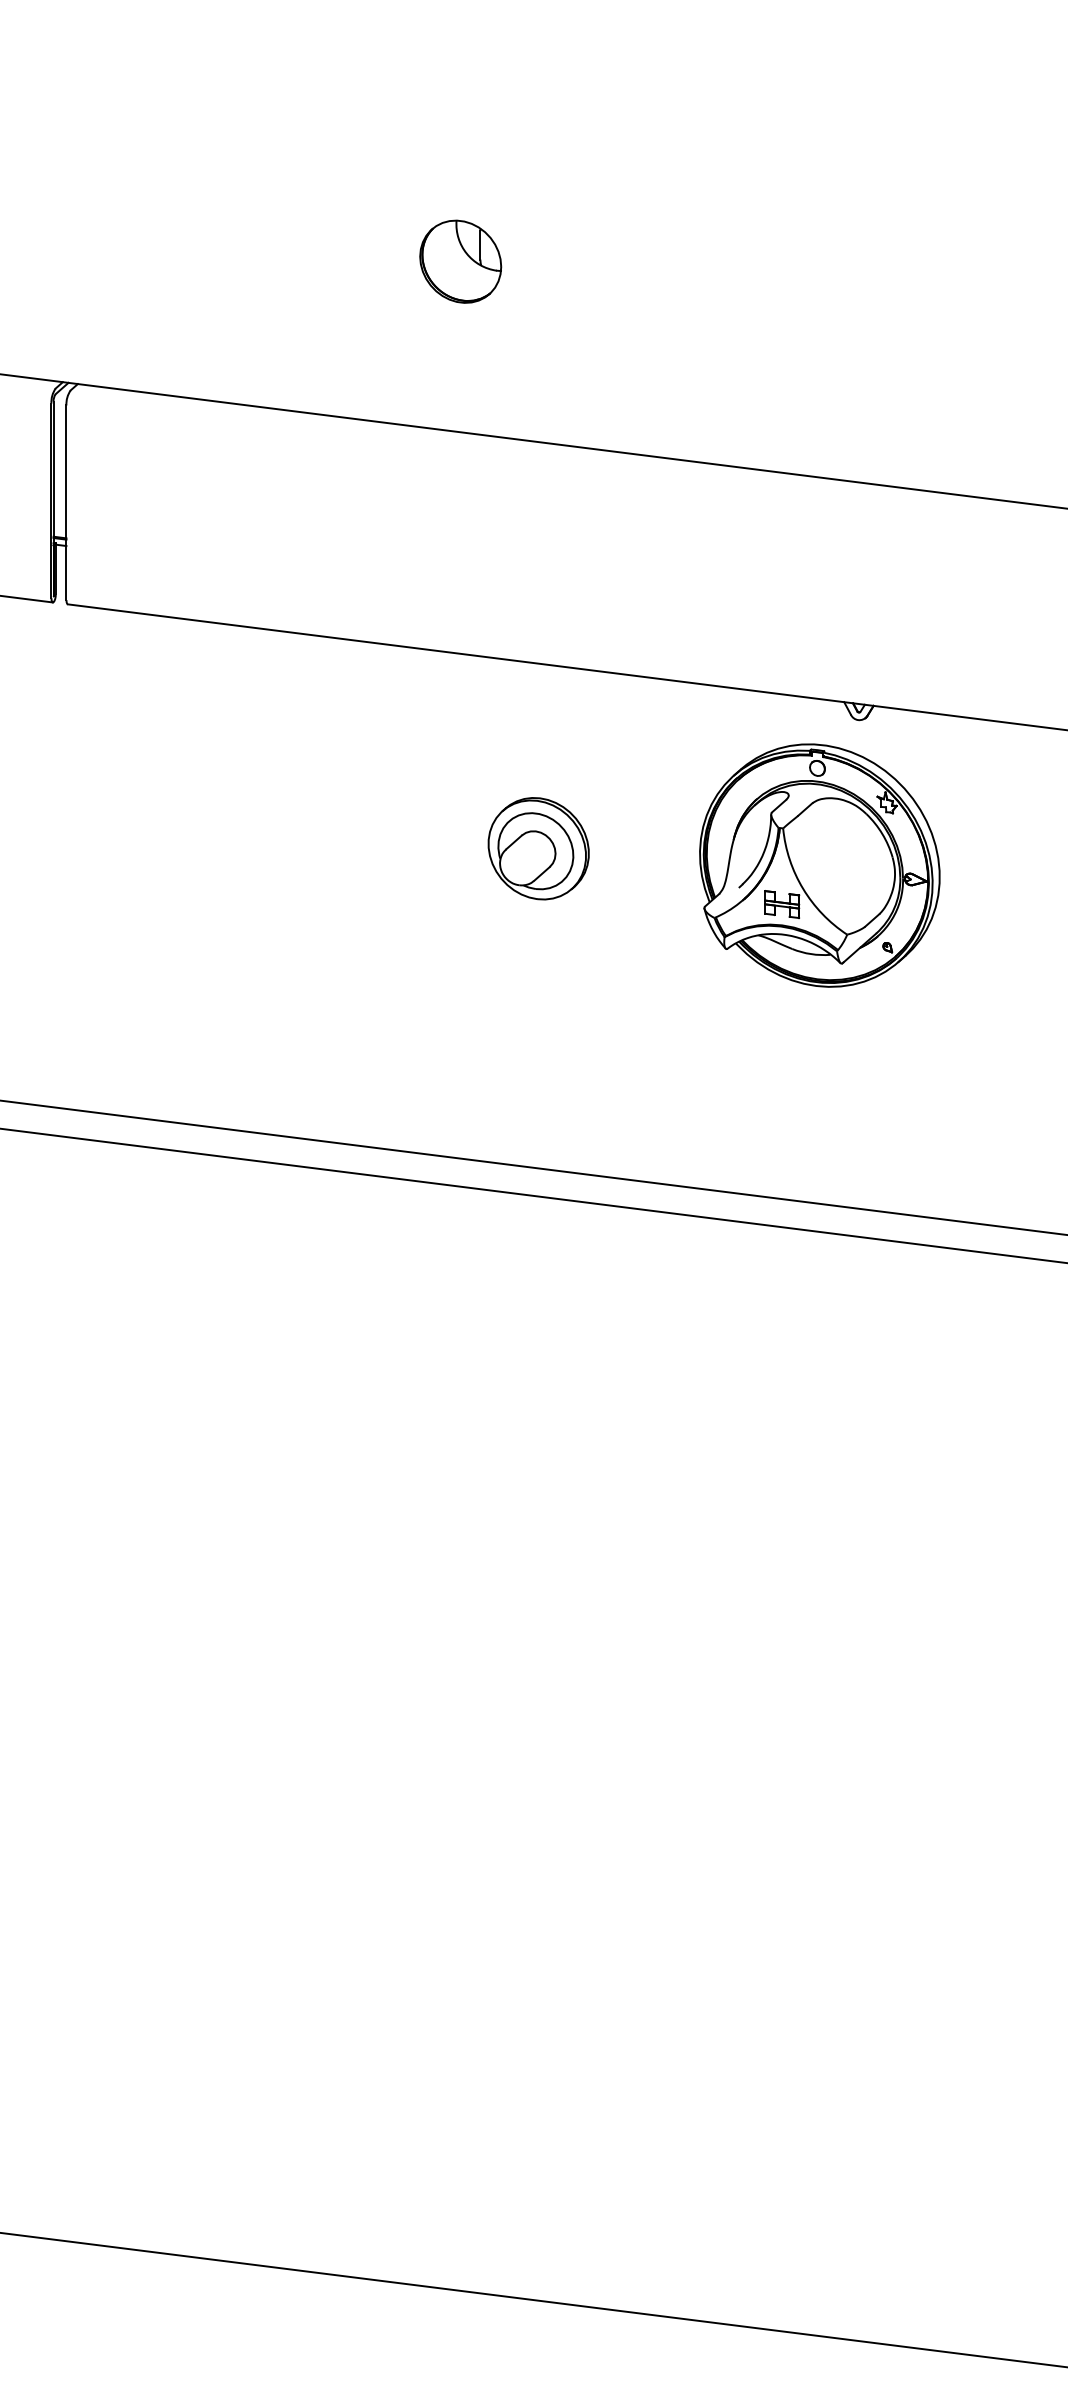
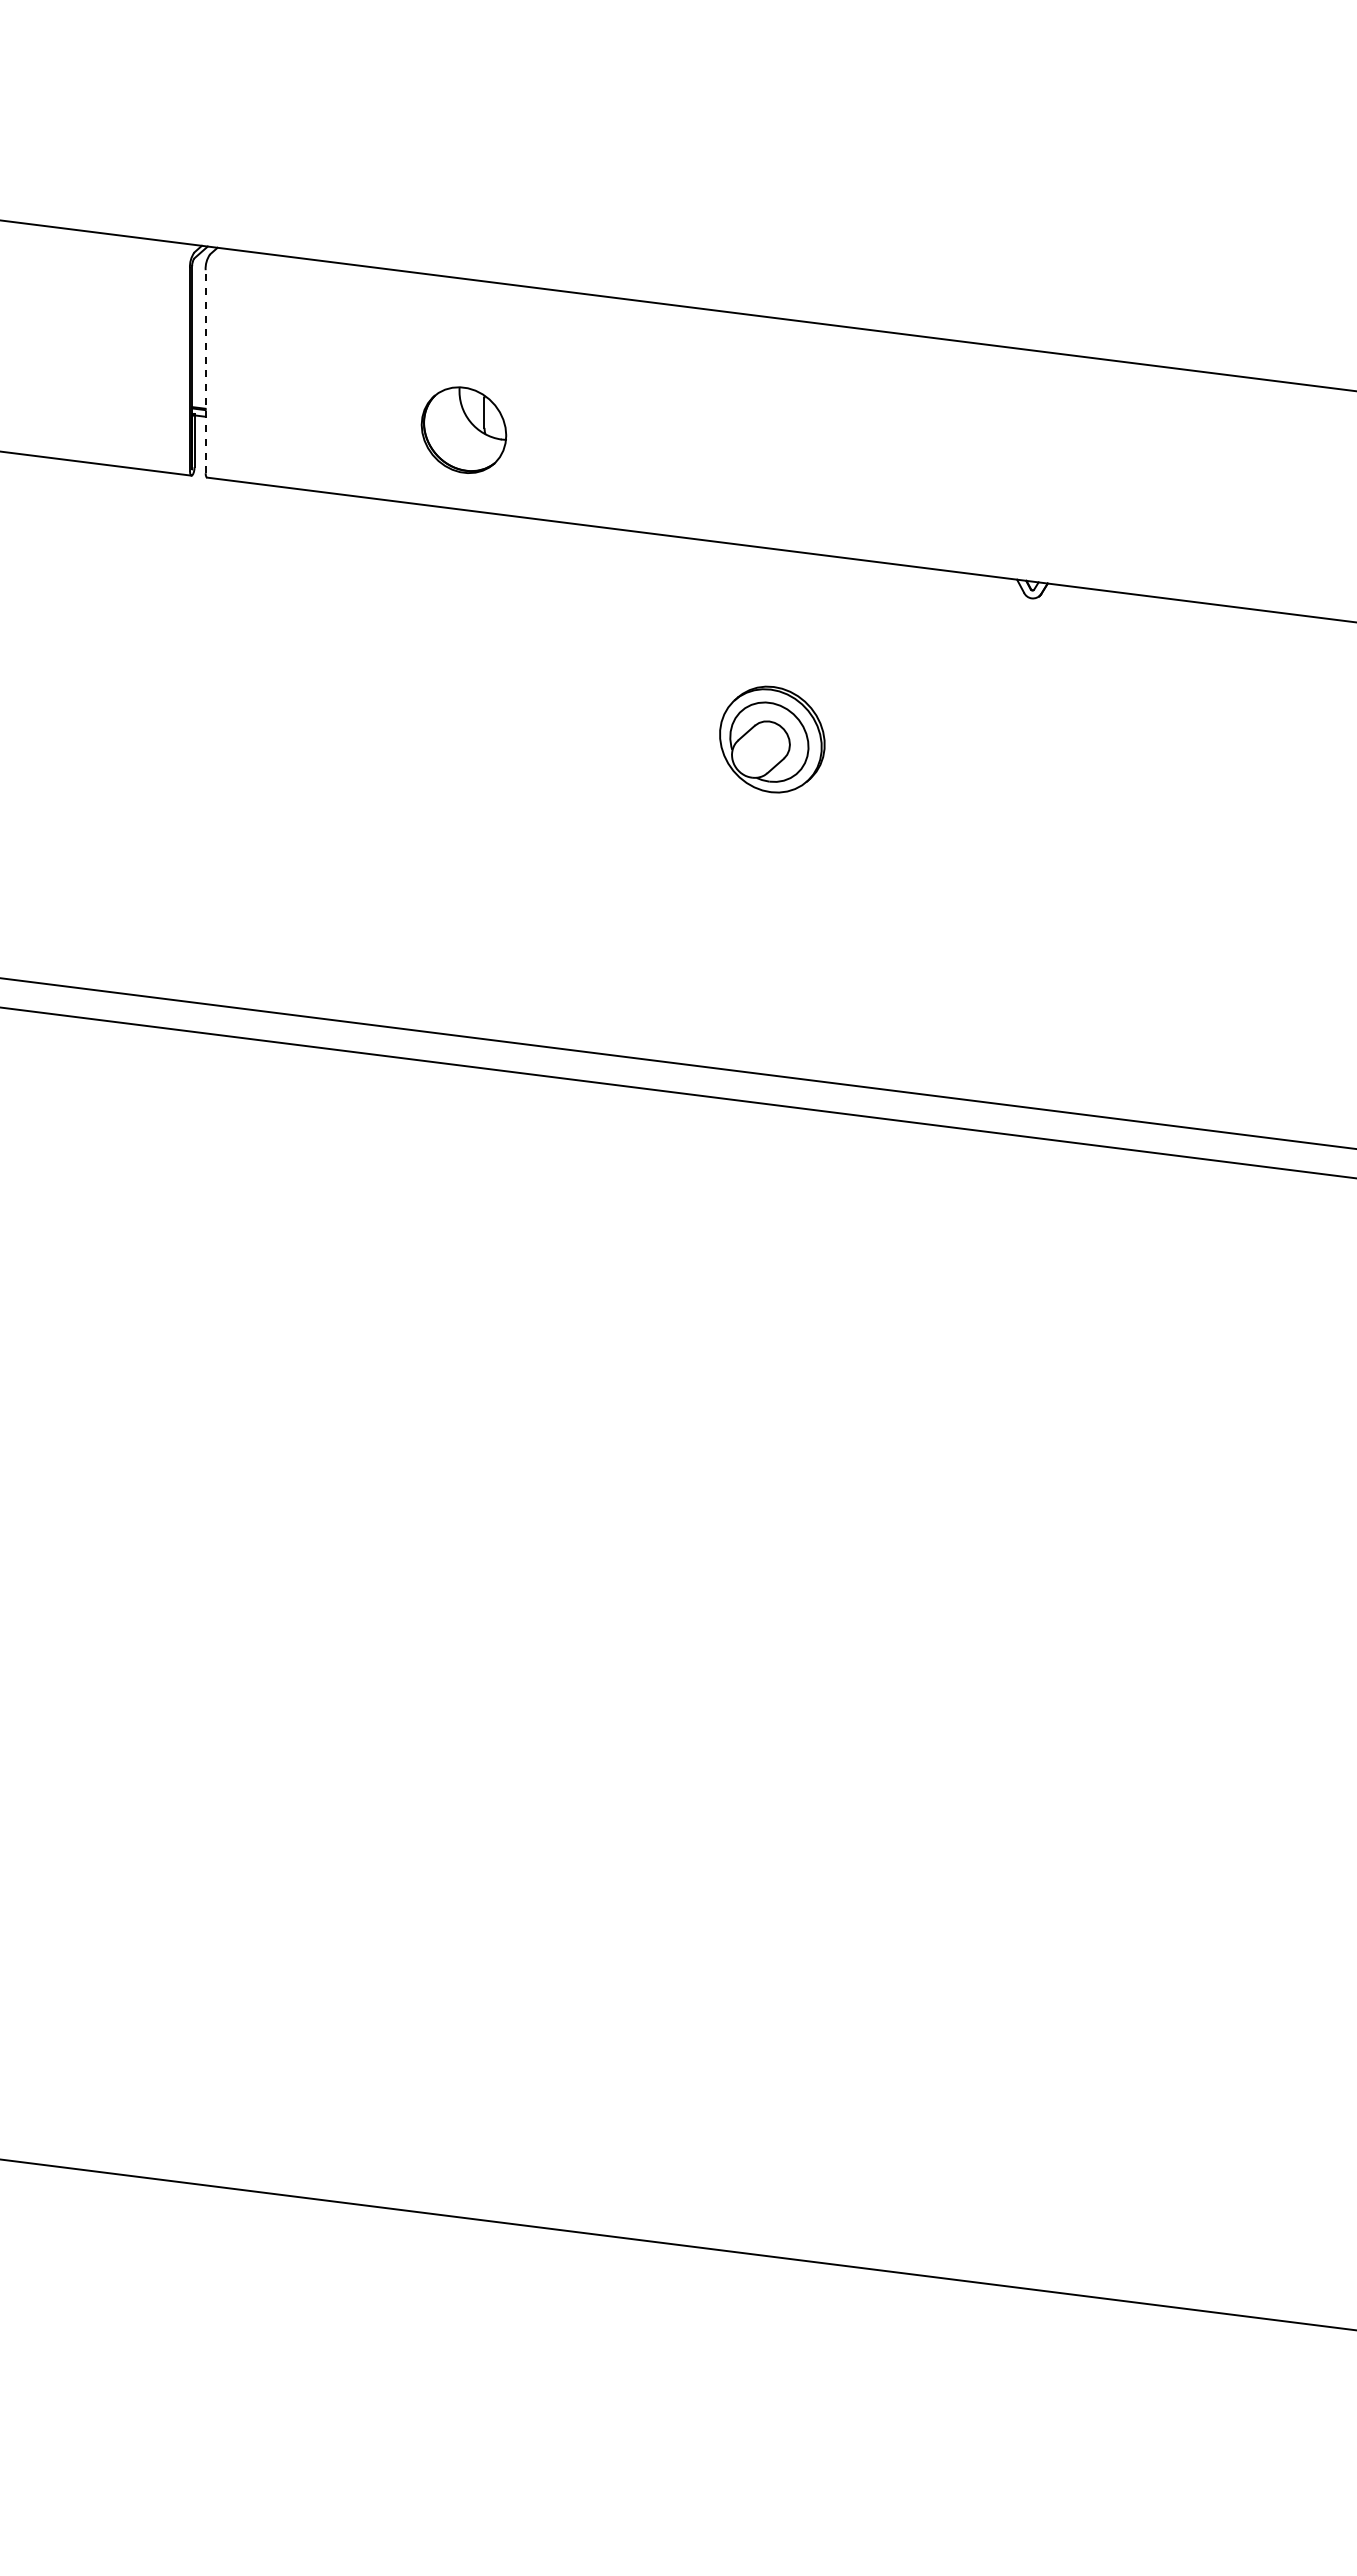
part: (460, 261) -> (463, 429), moved
line: (66, 502) -> (205, 371), solid -> dashed
part: (538, 848) -> (772, 739), moved
part: (819, 864) -> (991, 749), removed

